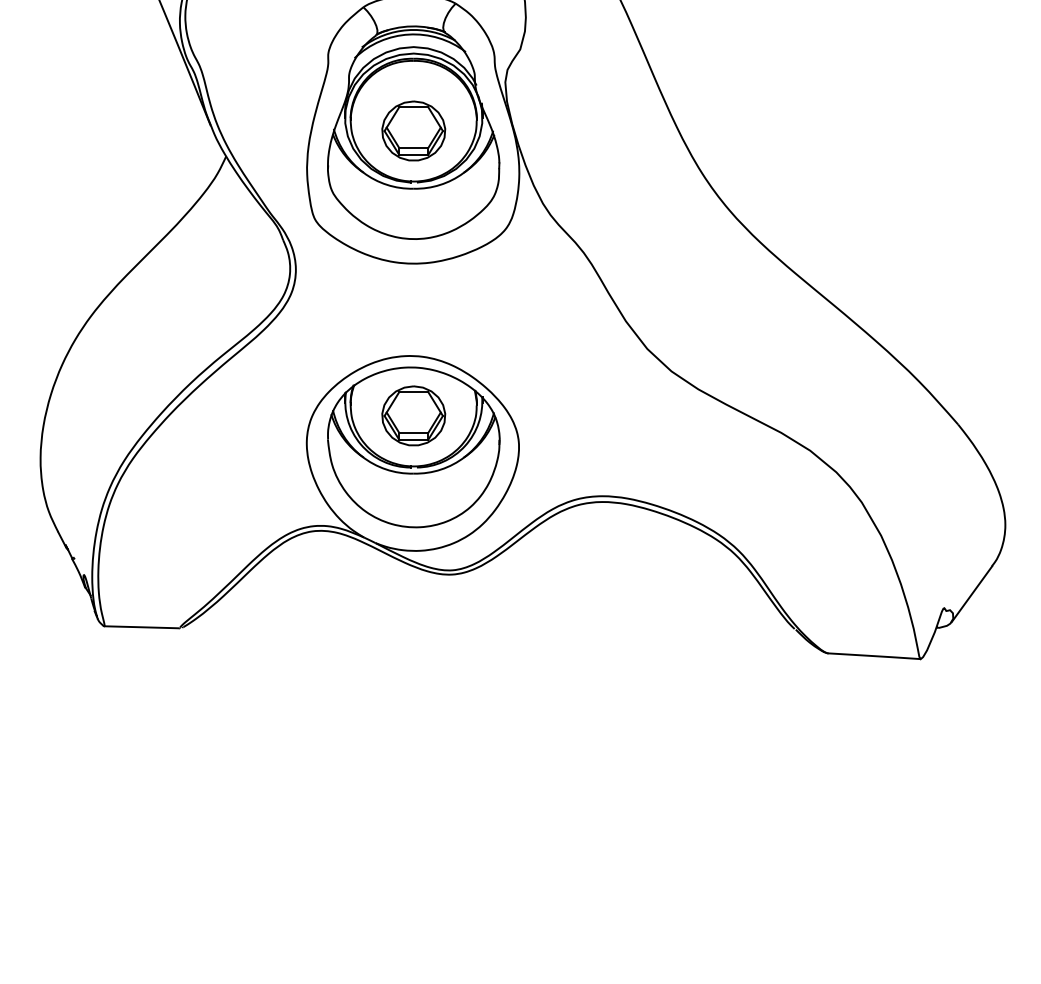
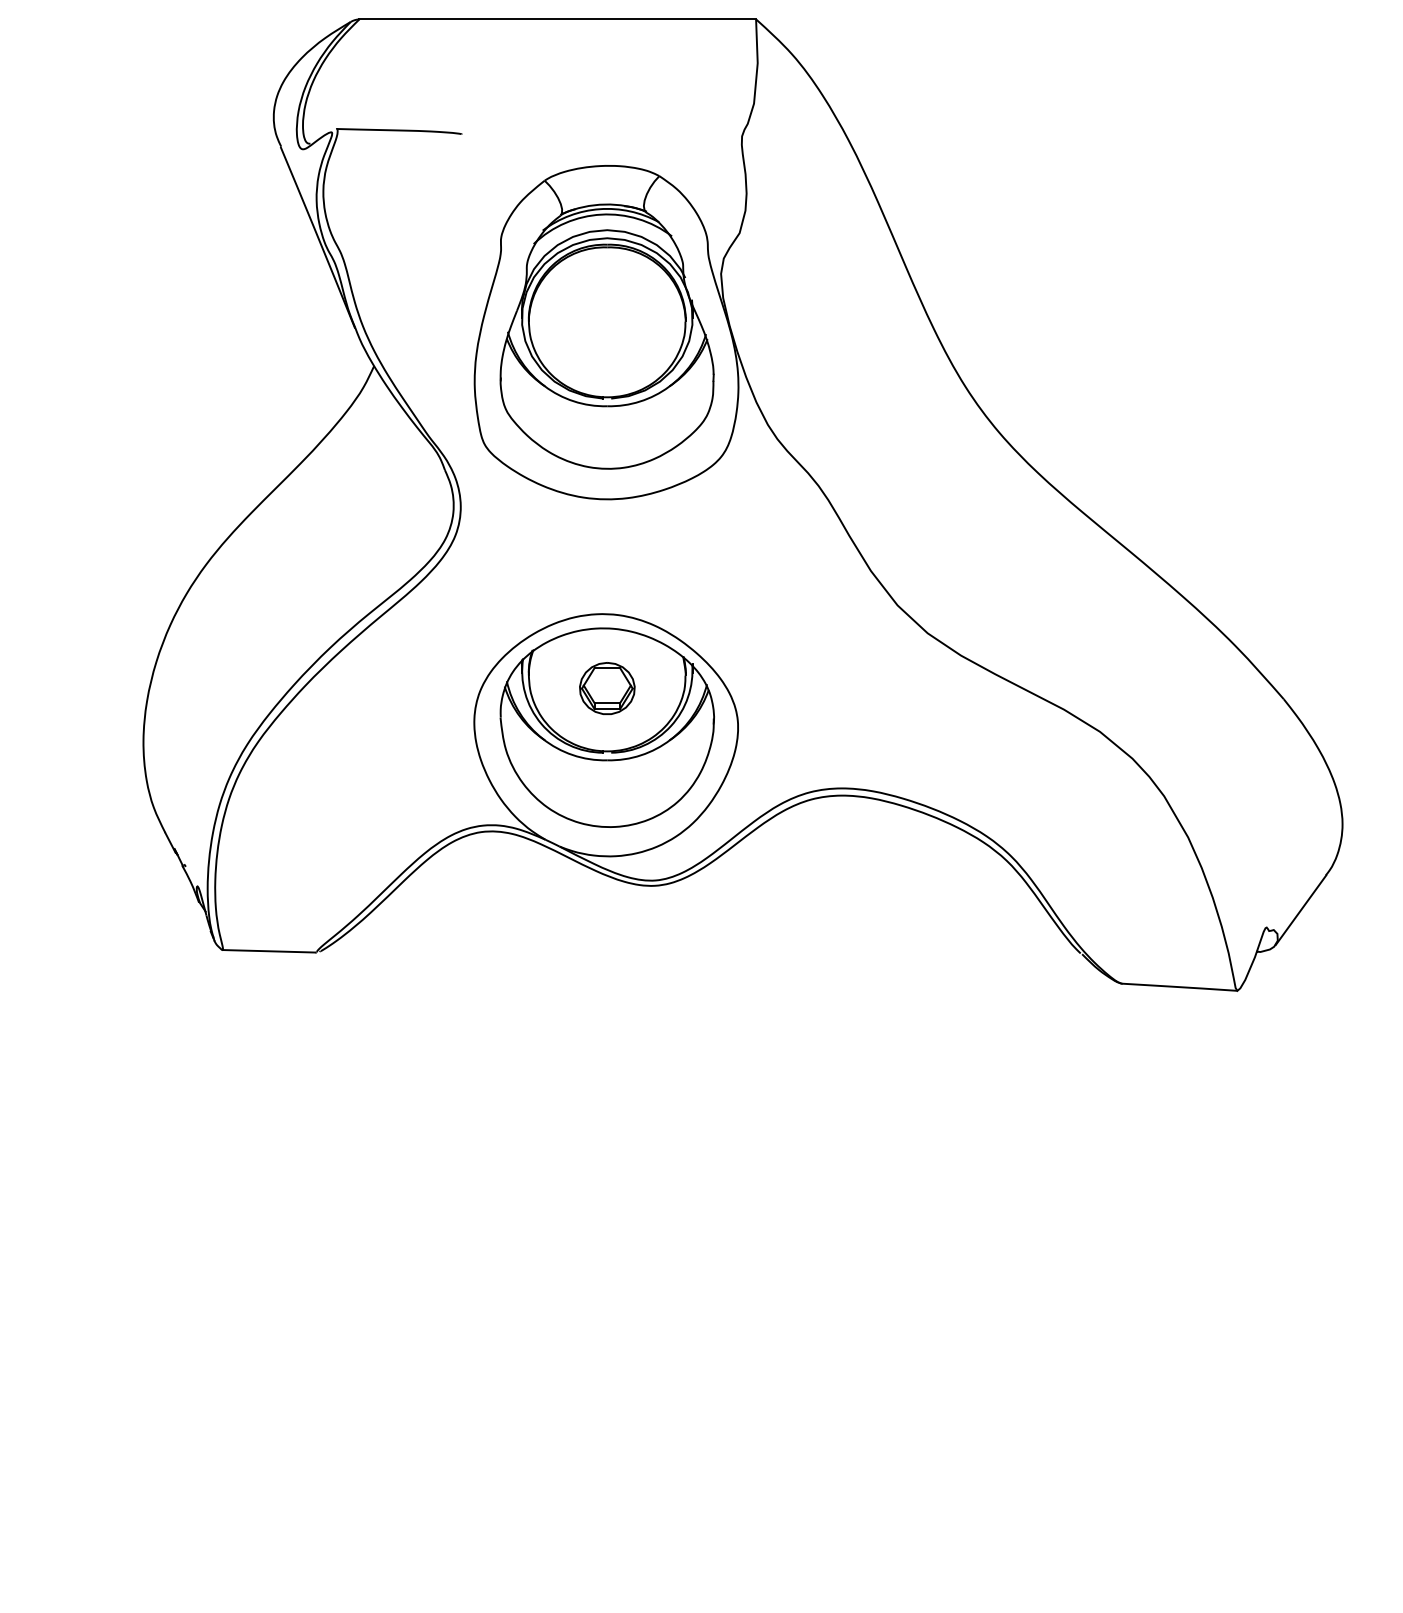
part: (413, 130) -> (607, 333), removed
part: (413, 415) -> (607, 688), size x0.7

